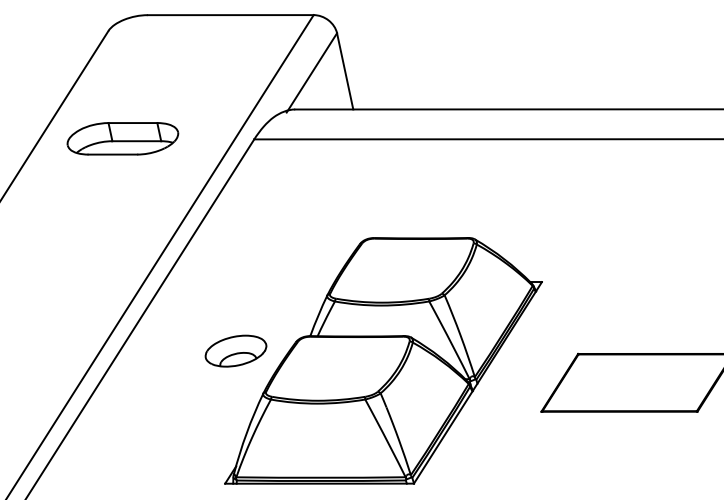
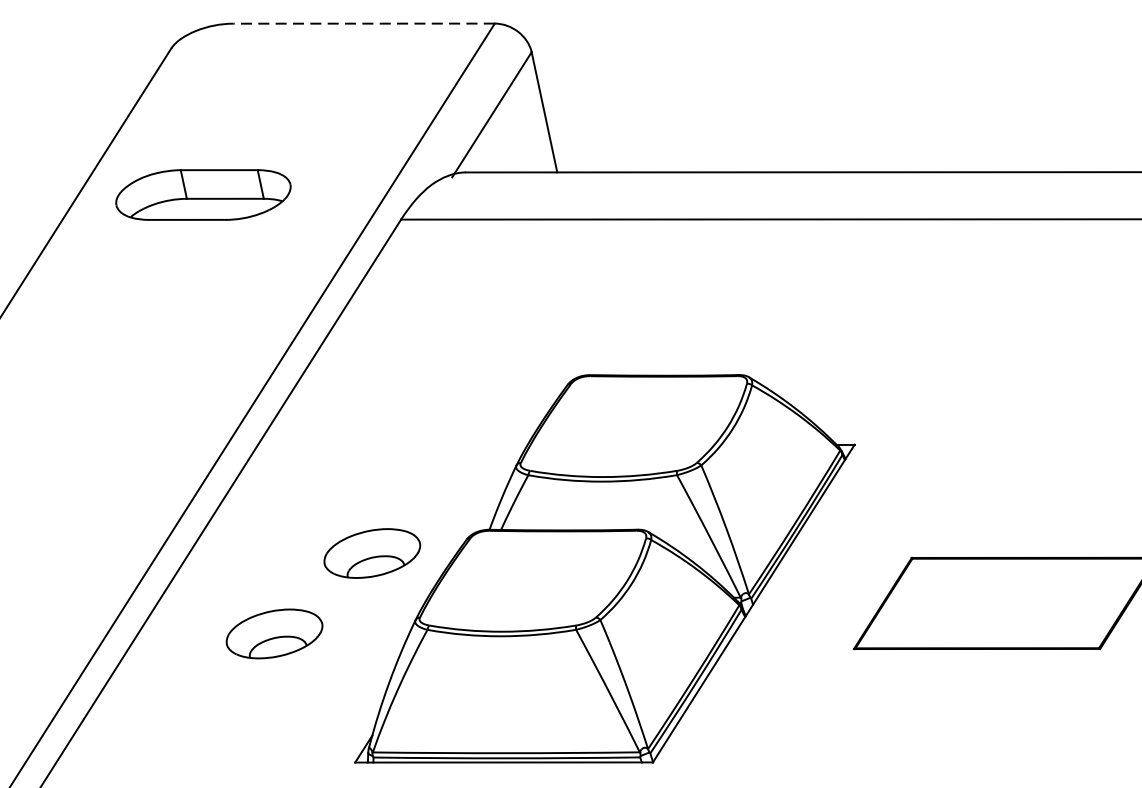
line: (230, 15) -> (363, 24), solid -> dashed
part: (122, 138) -> (202, 194), moved
part: (173, 401) -> (273, 632), added

